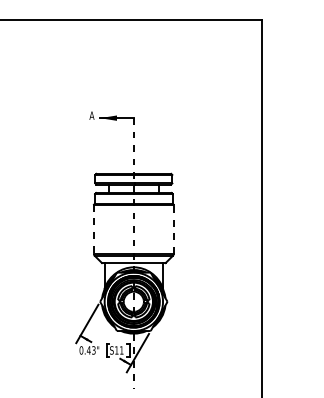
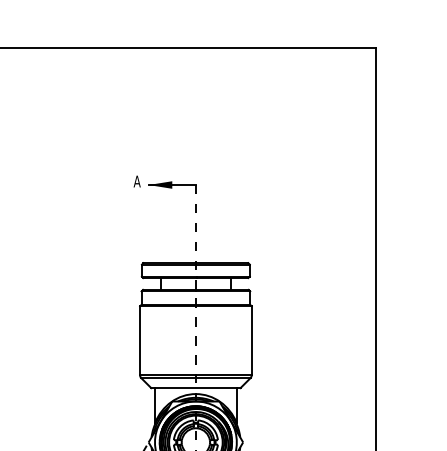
line: (94, 229) -> (140, 341), dashed -> solid
line: (173, 229) -> (251, 341), dashed -> solid

